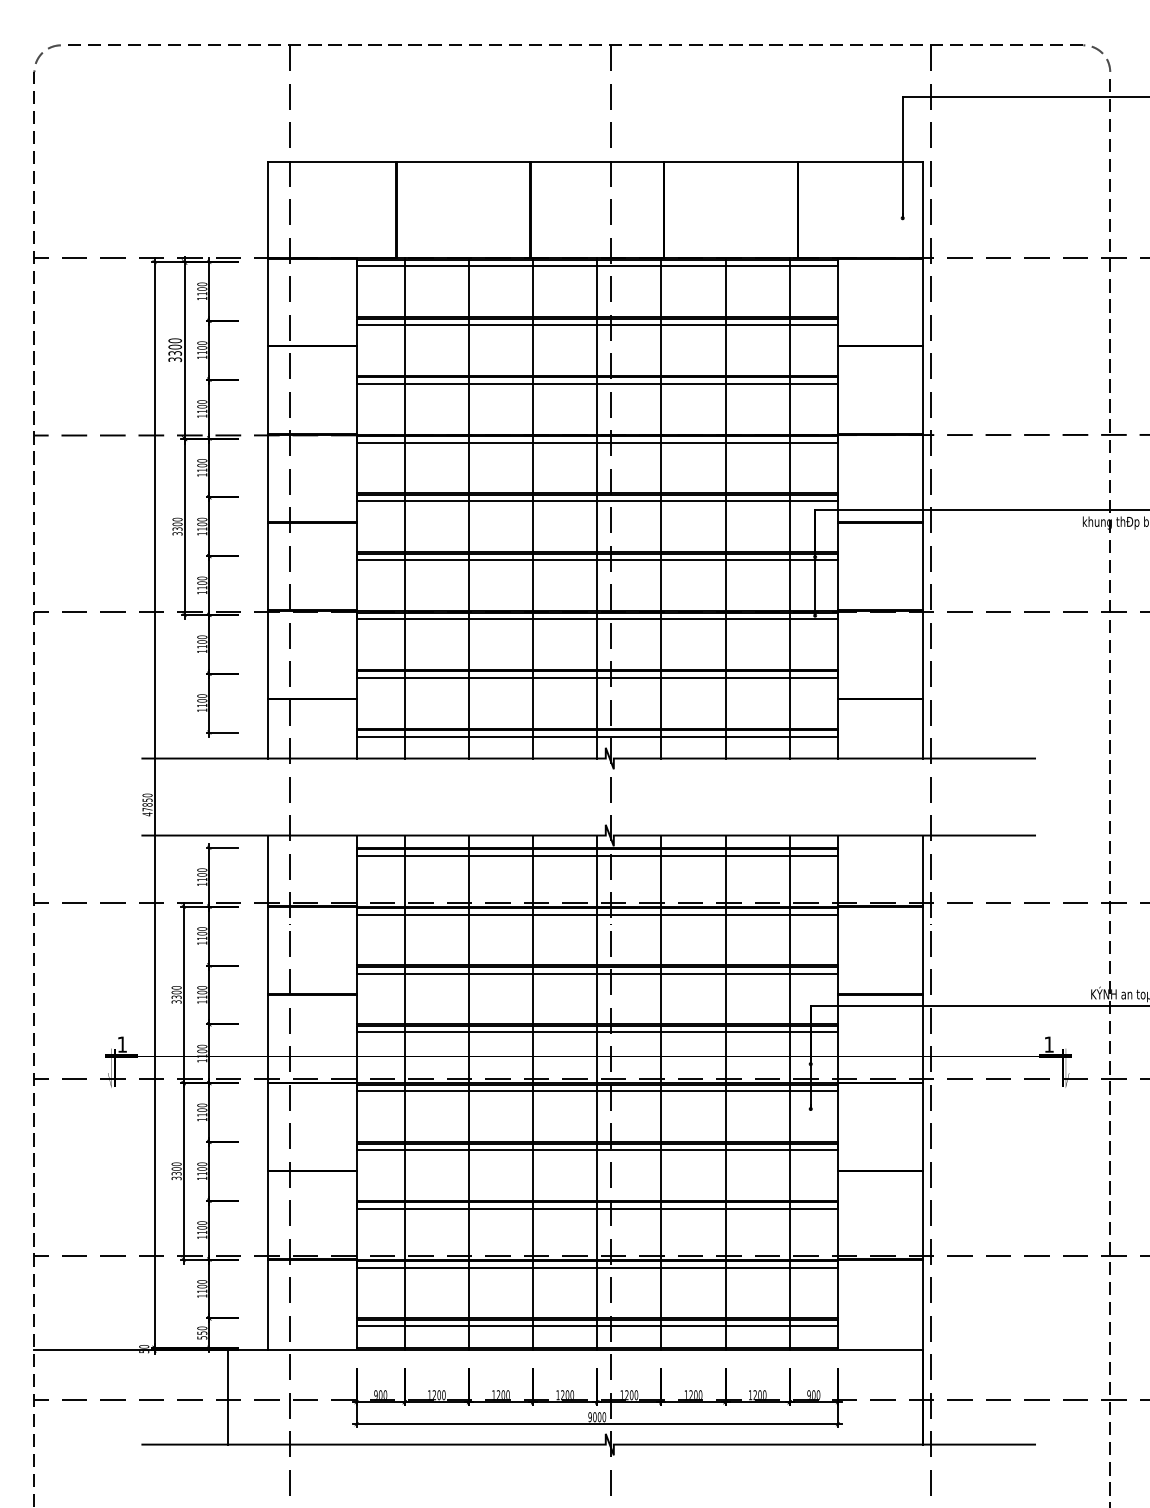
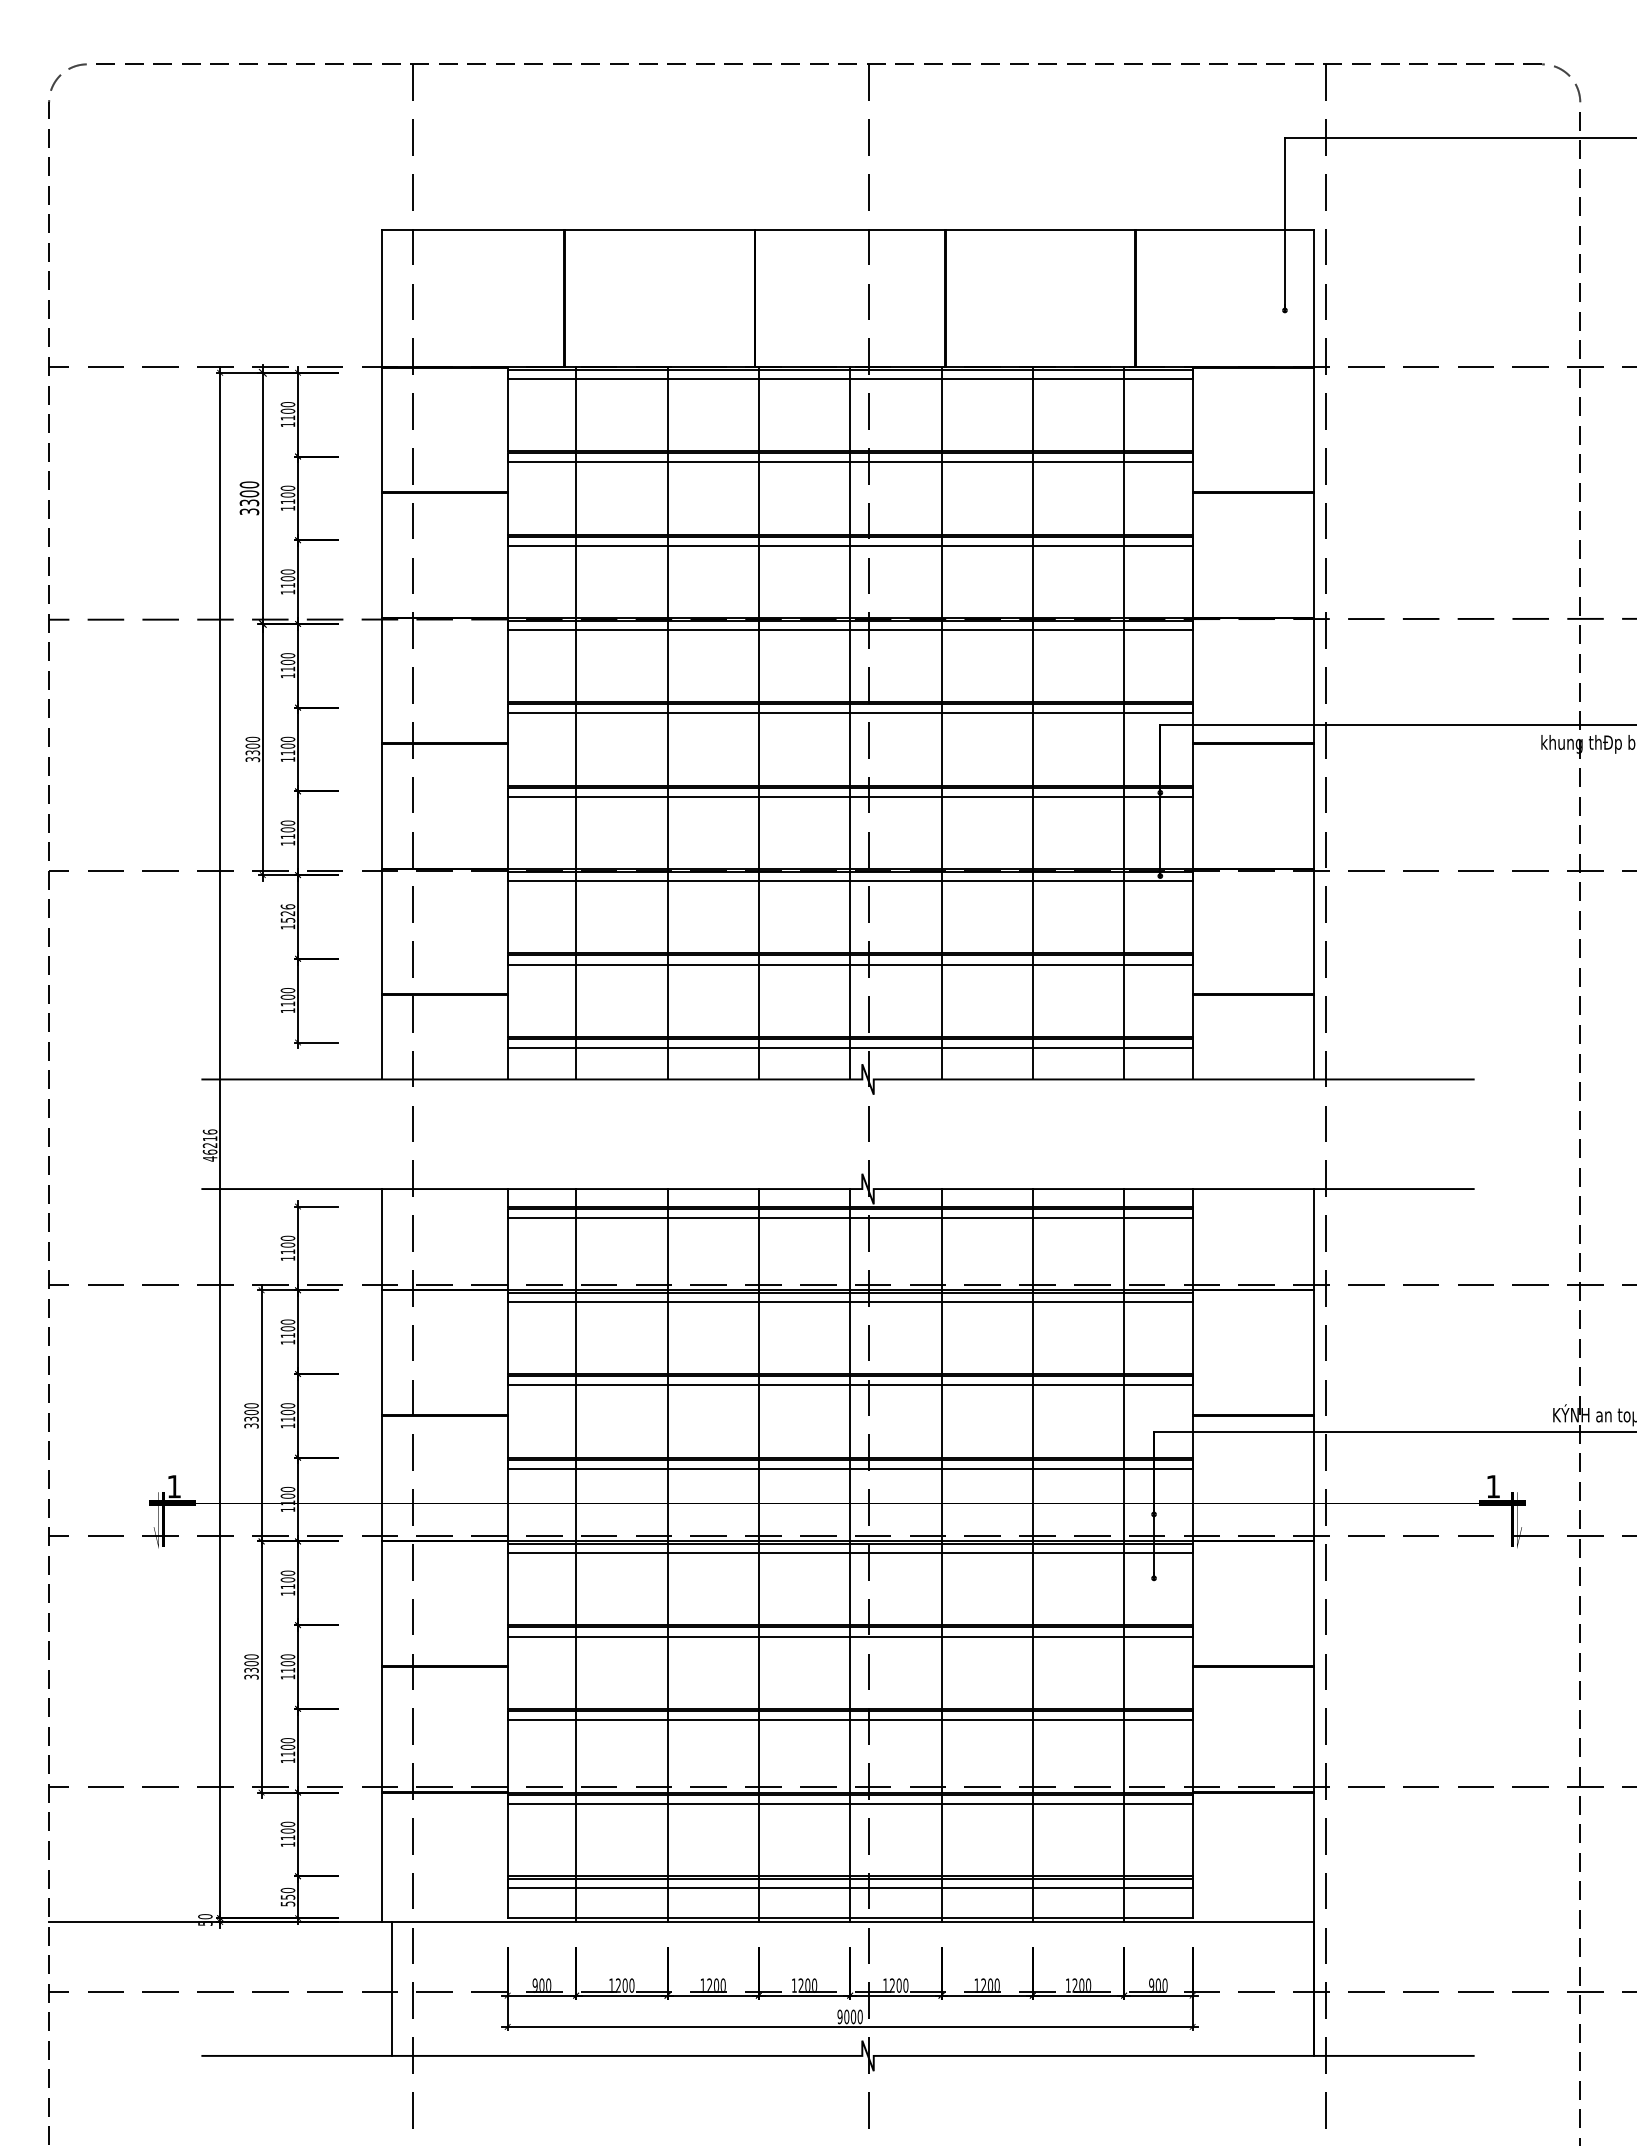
text: (201, 641) -> (287, 913), 1100 -> 1526
text: (147, 802) -> (209, 1141), 47850 -> 46216
line: (228, 1397) -> (392, 1988), moved

